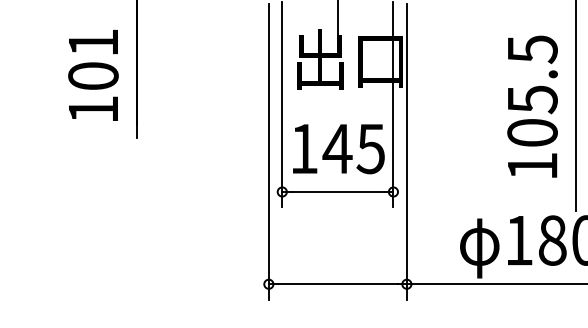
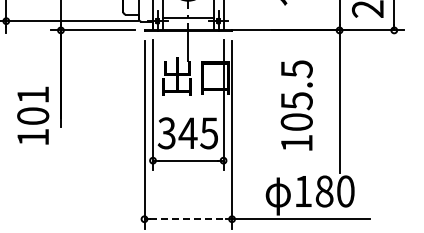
text: (93, 75) -> (33, 115), moved
text: (532, 106) -> (296, 105), moved
text: (303, 149) -> (166, 133), 145 -> 345
line: (338, 284) -> (188, 219), solid -> dashed

